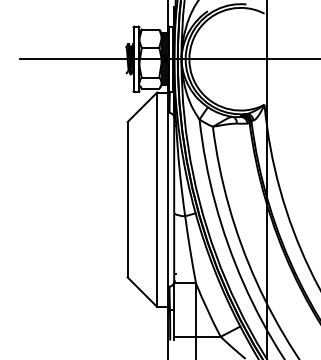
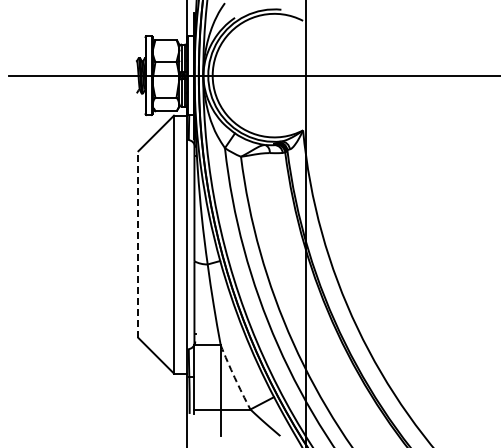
line: (127, 199) -> (138, 244), solid -> dashed
arc: (207, 310) -> (234, 377), solid -> dashed

